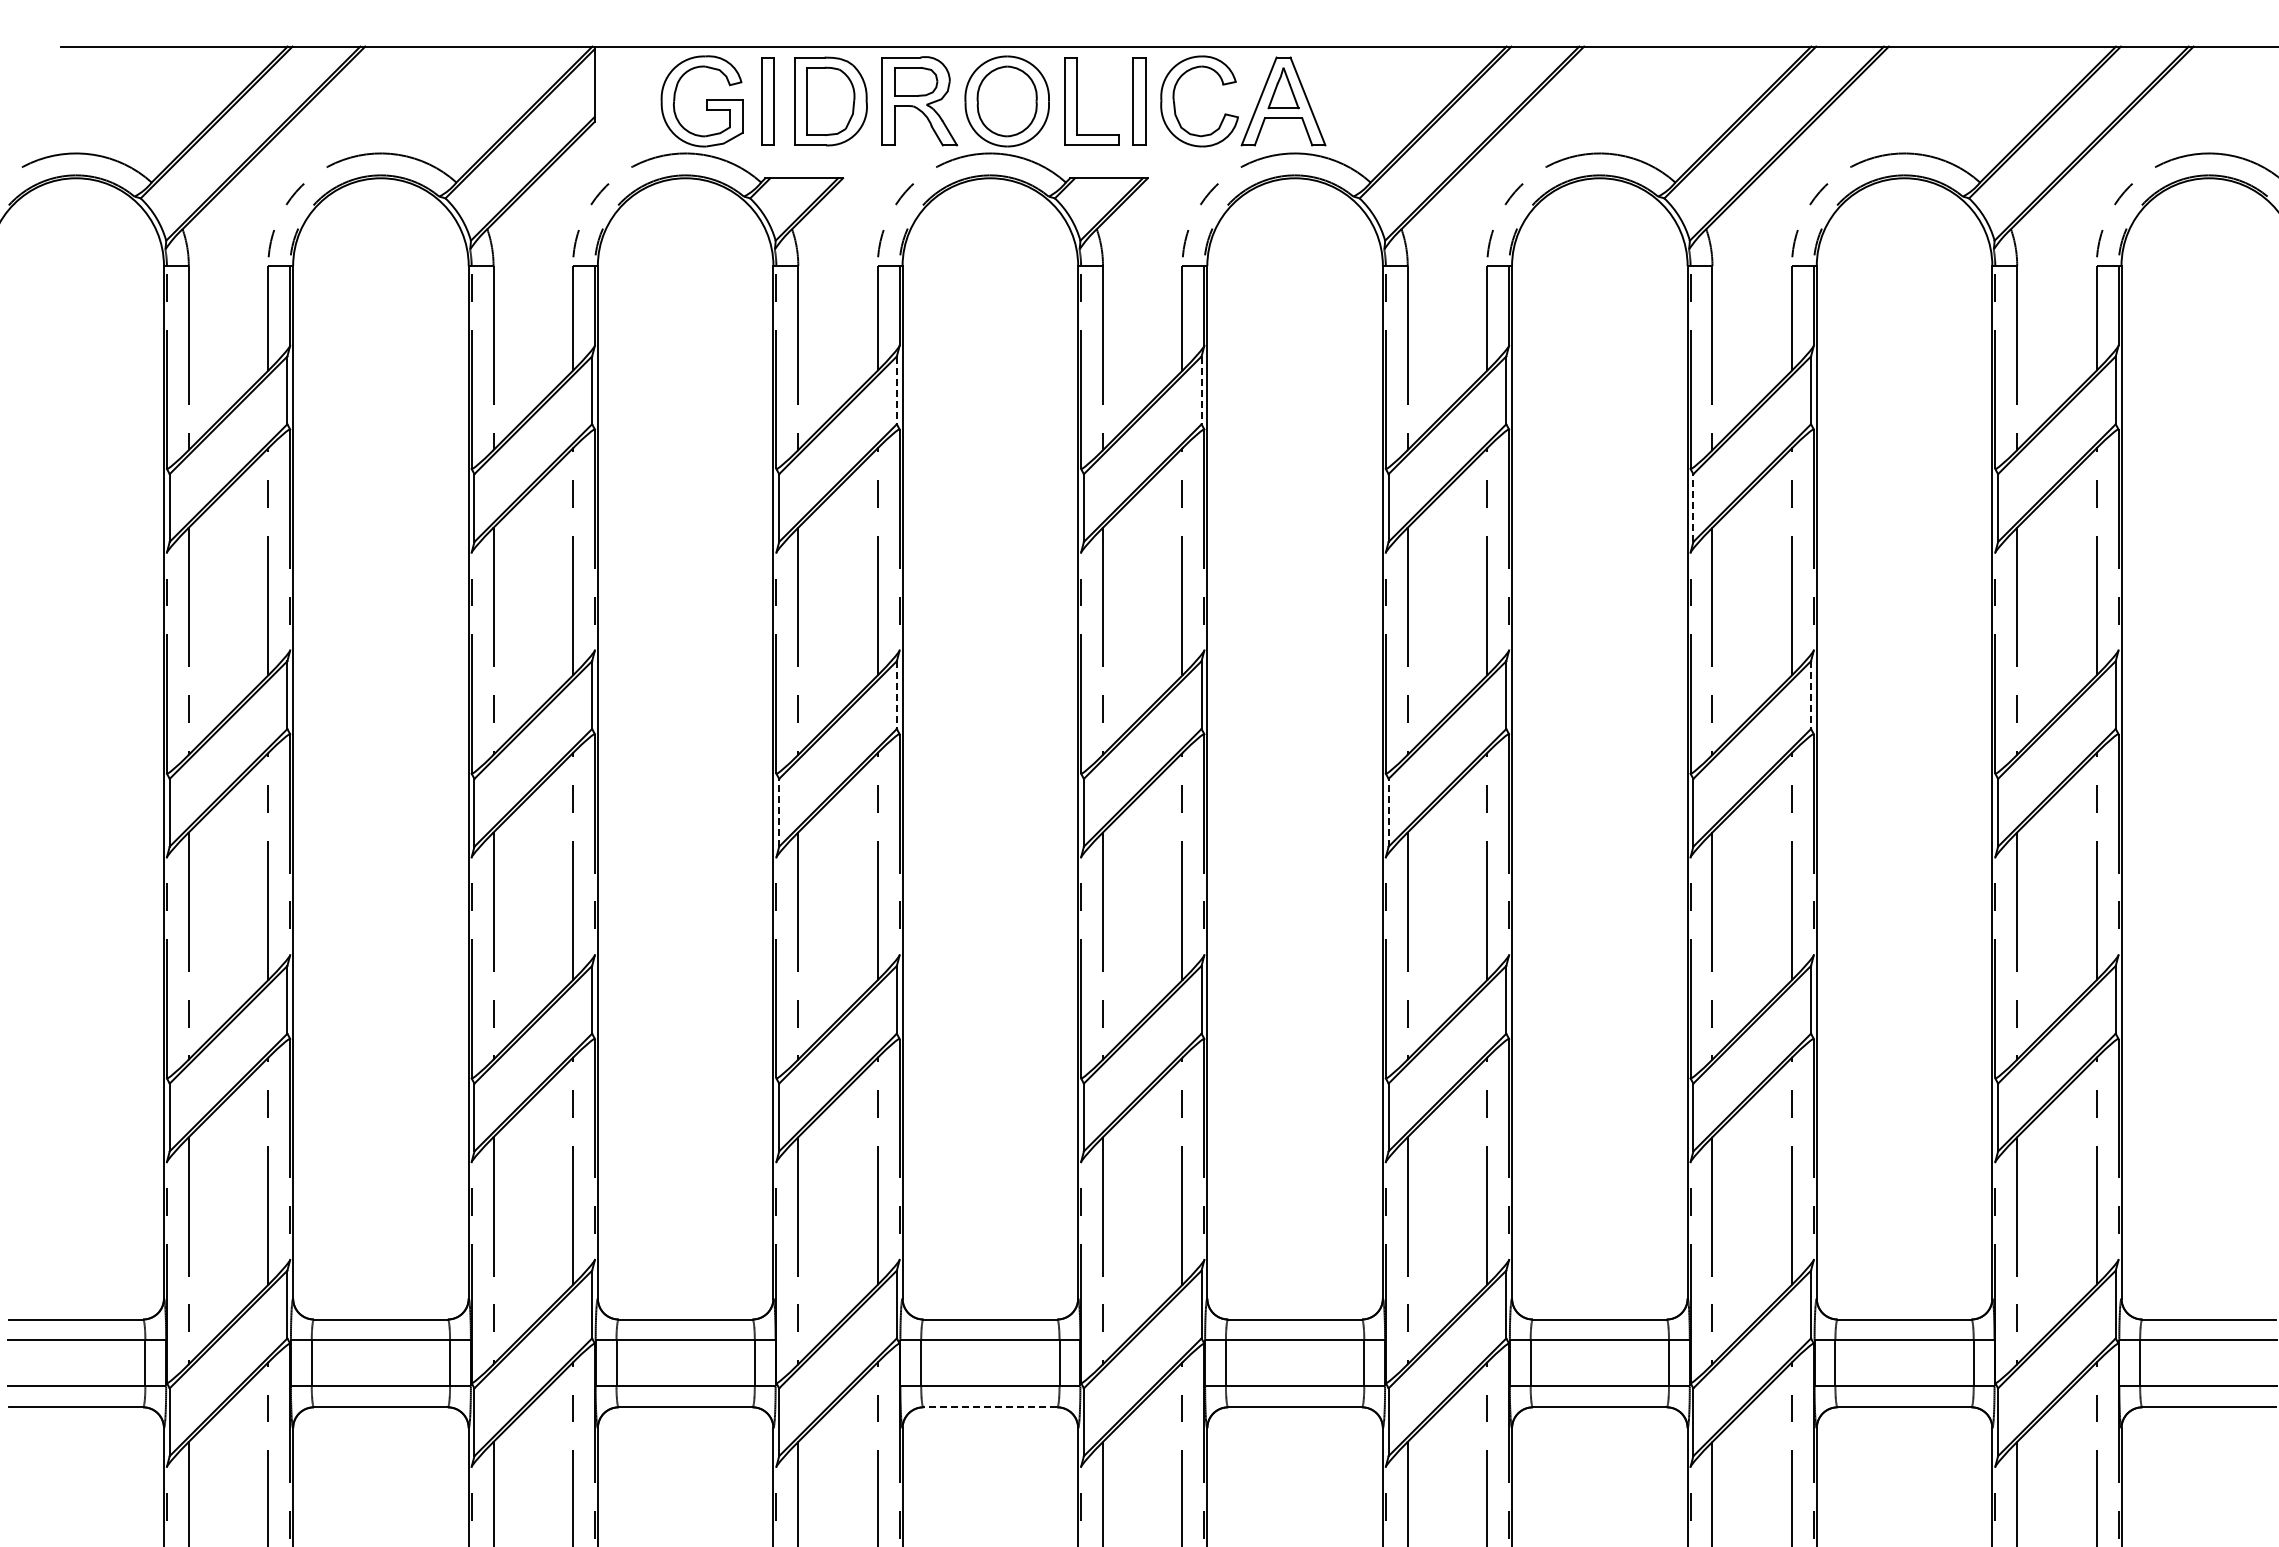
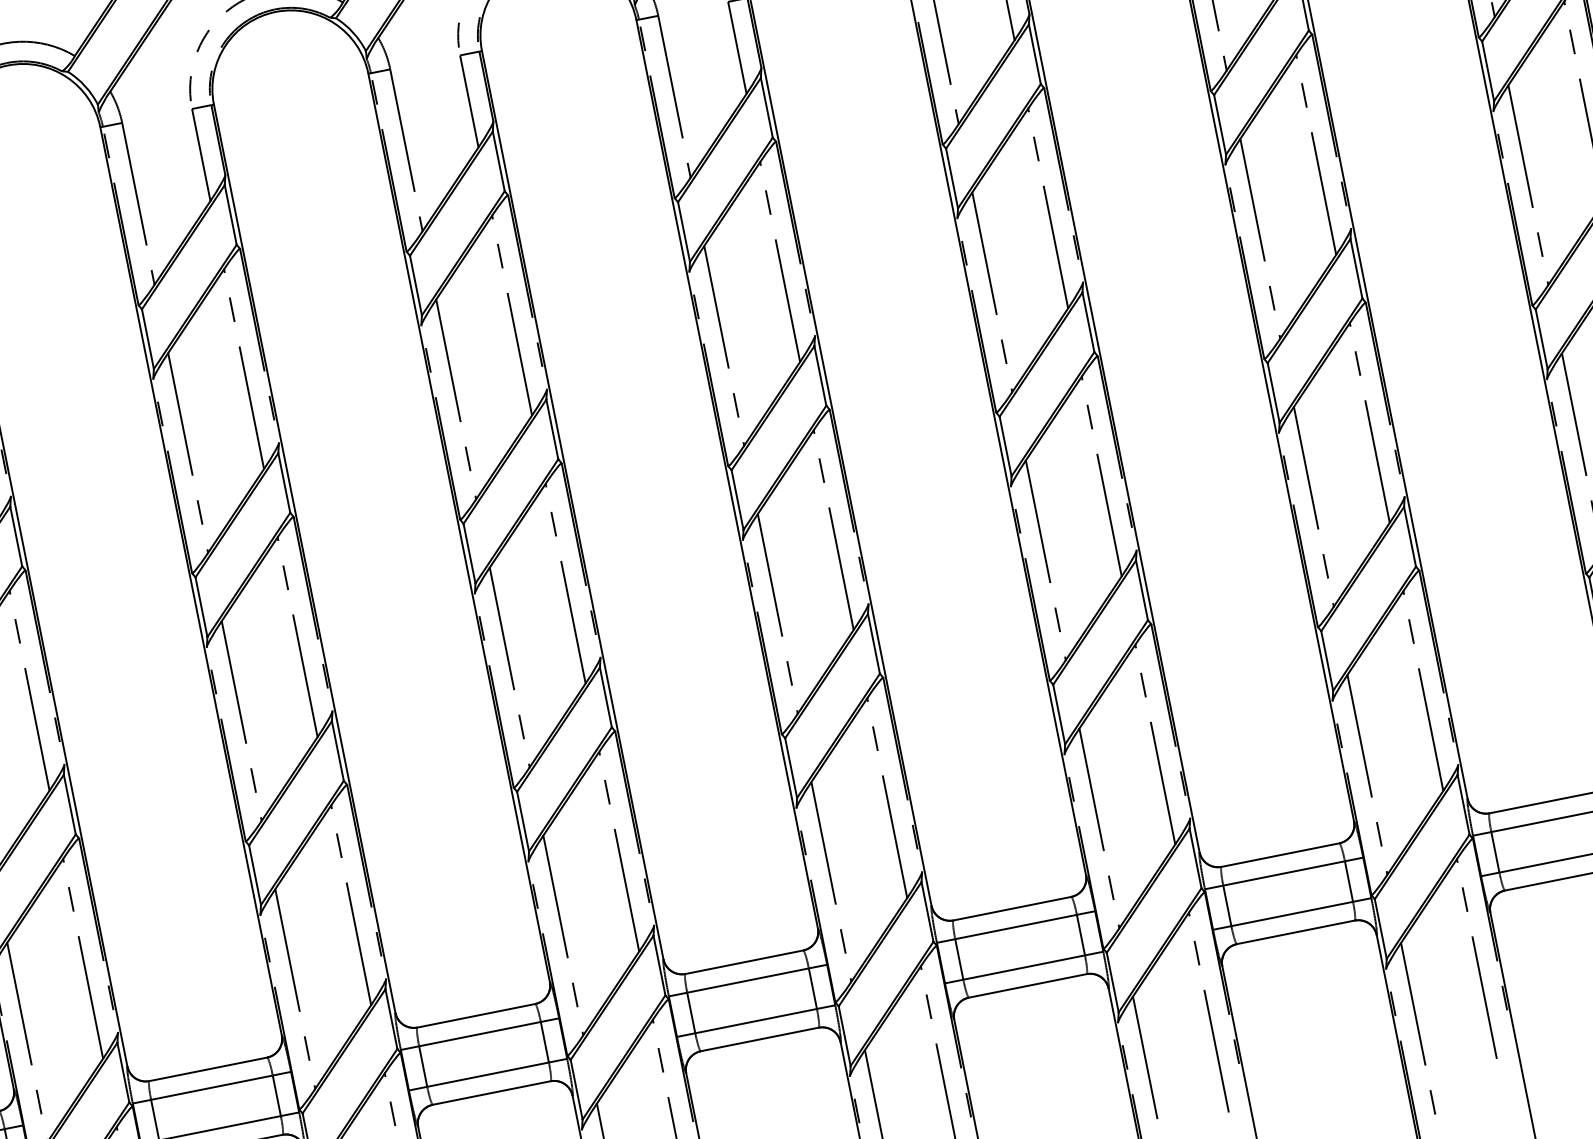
line: (896, 390) -> (498, 161), dashed -> solid
line: (1201, 390) -> (766, 107), dashed -> solid
line: (1693, 508) -> (1220, 125), dashed -> solid
line: (896, 695) -> (552, 429), dashed -> solid
line: (1811, 695) -> (1356, 269), dashed -> solid
line: (779, 812) -> (469, 553), dashed -> solid
line: (1388, 812) -> (1005, 446), dashed -> solid
line: (990, 1407) -> (759, 1039), dashed -> solid

